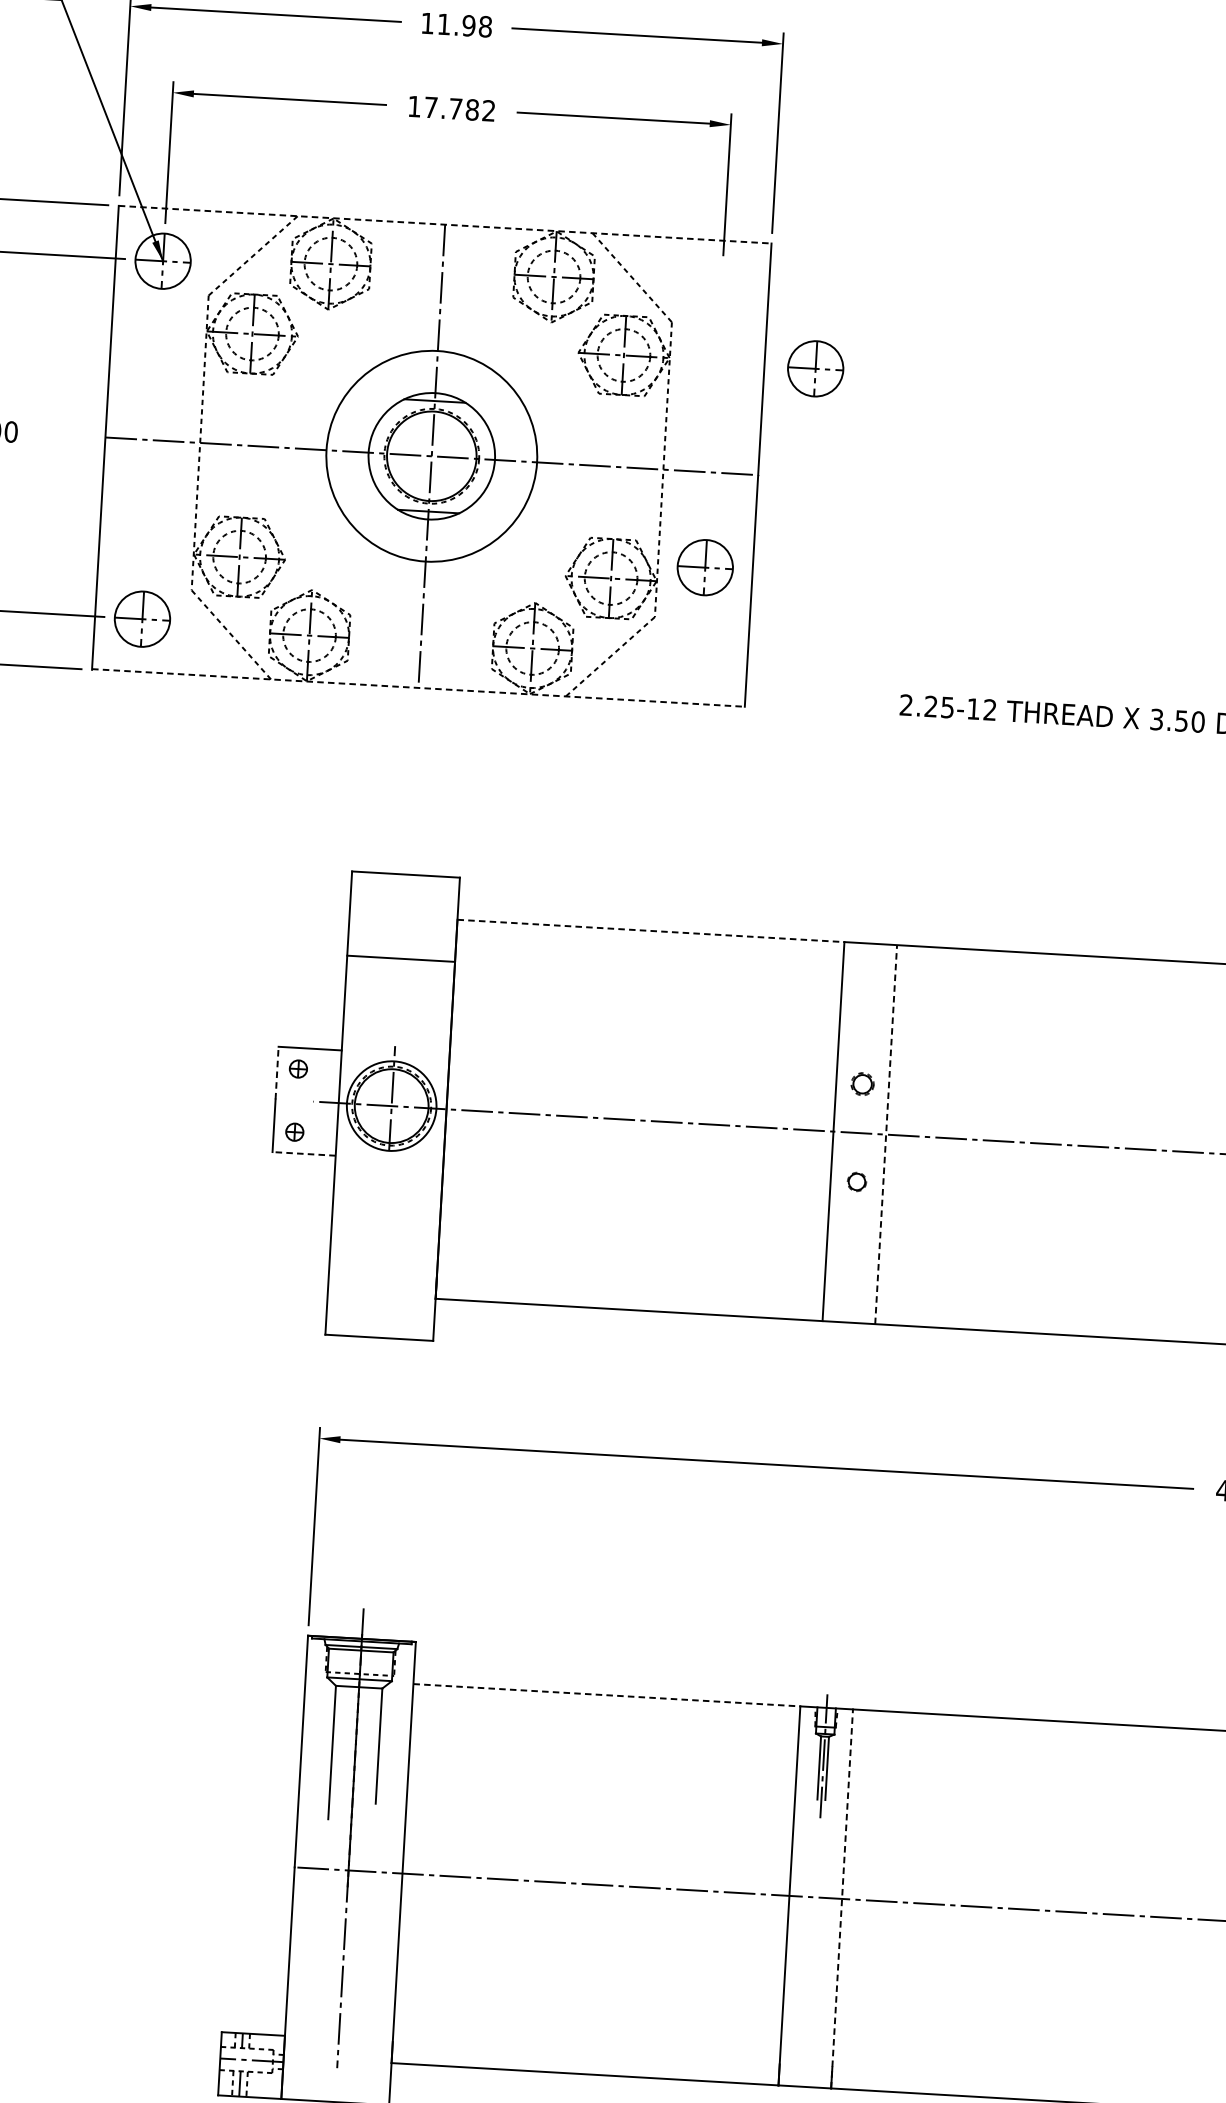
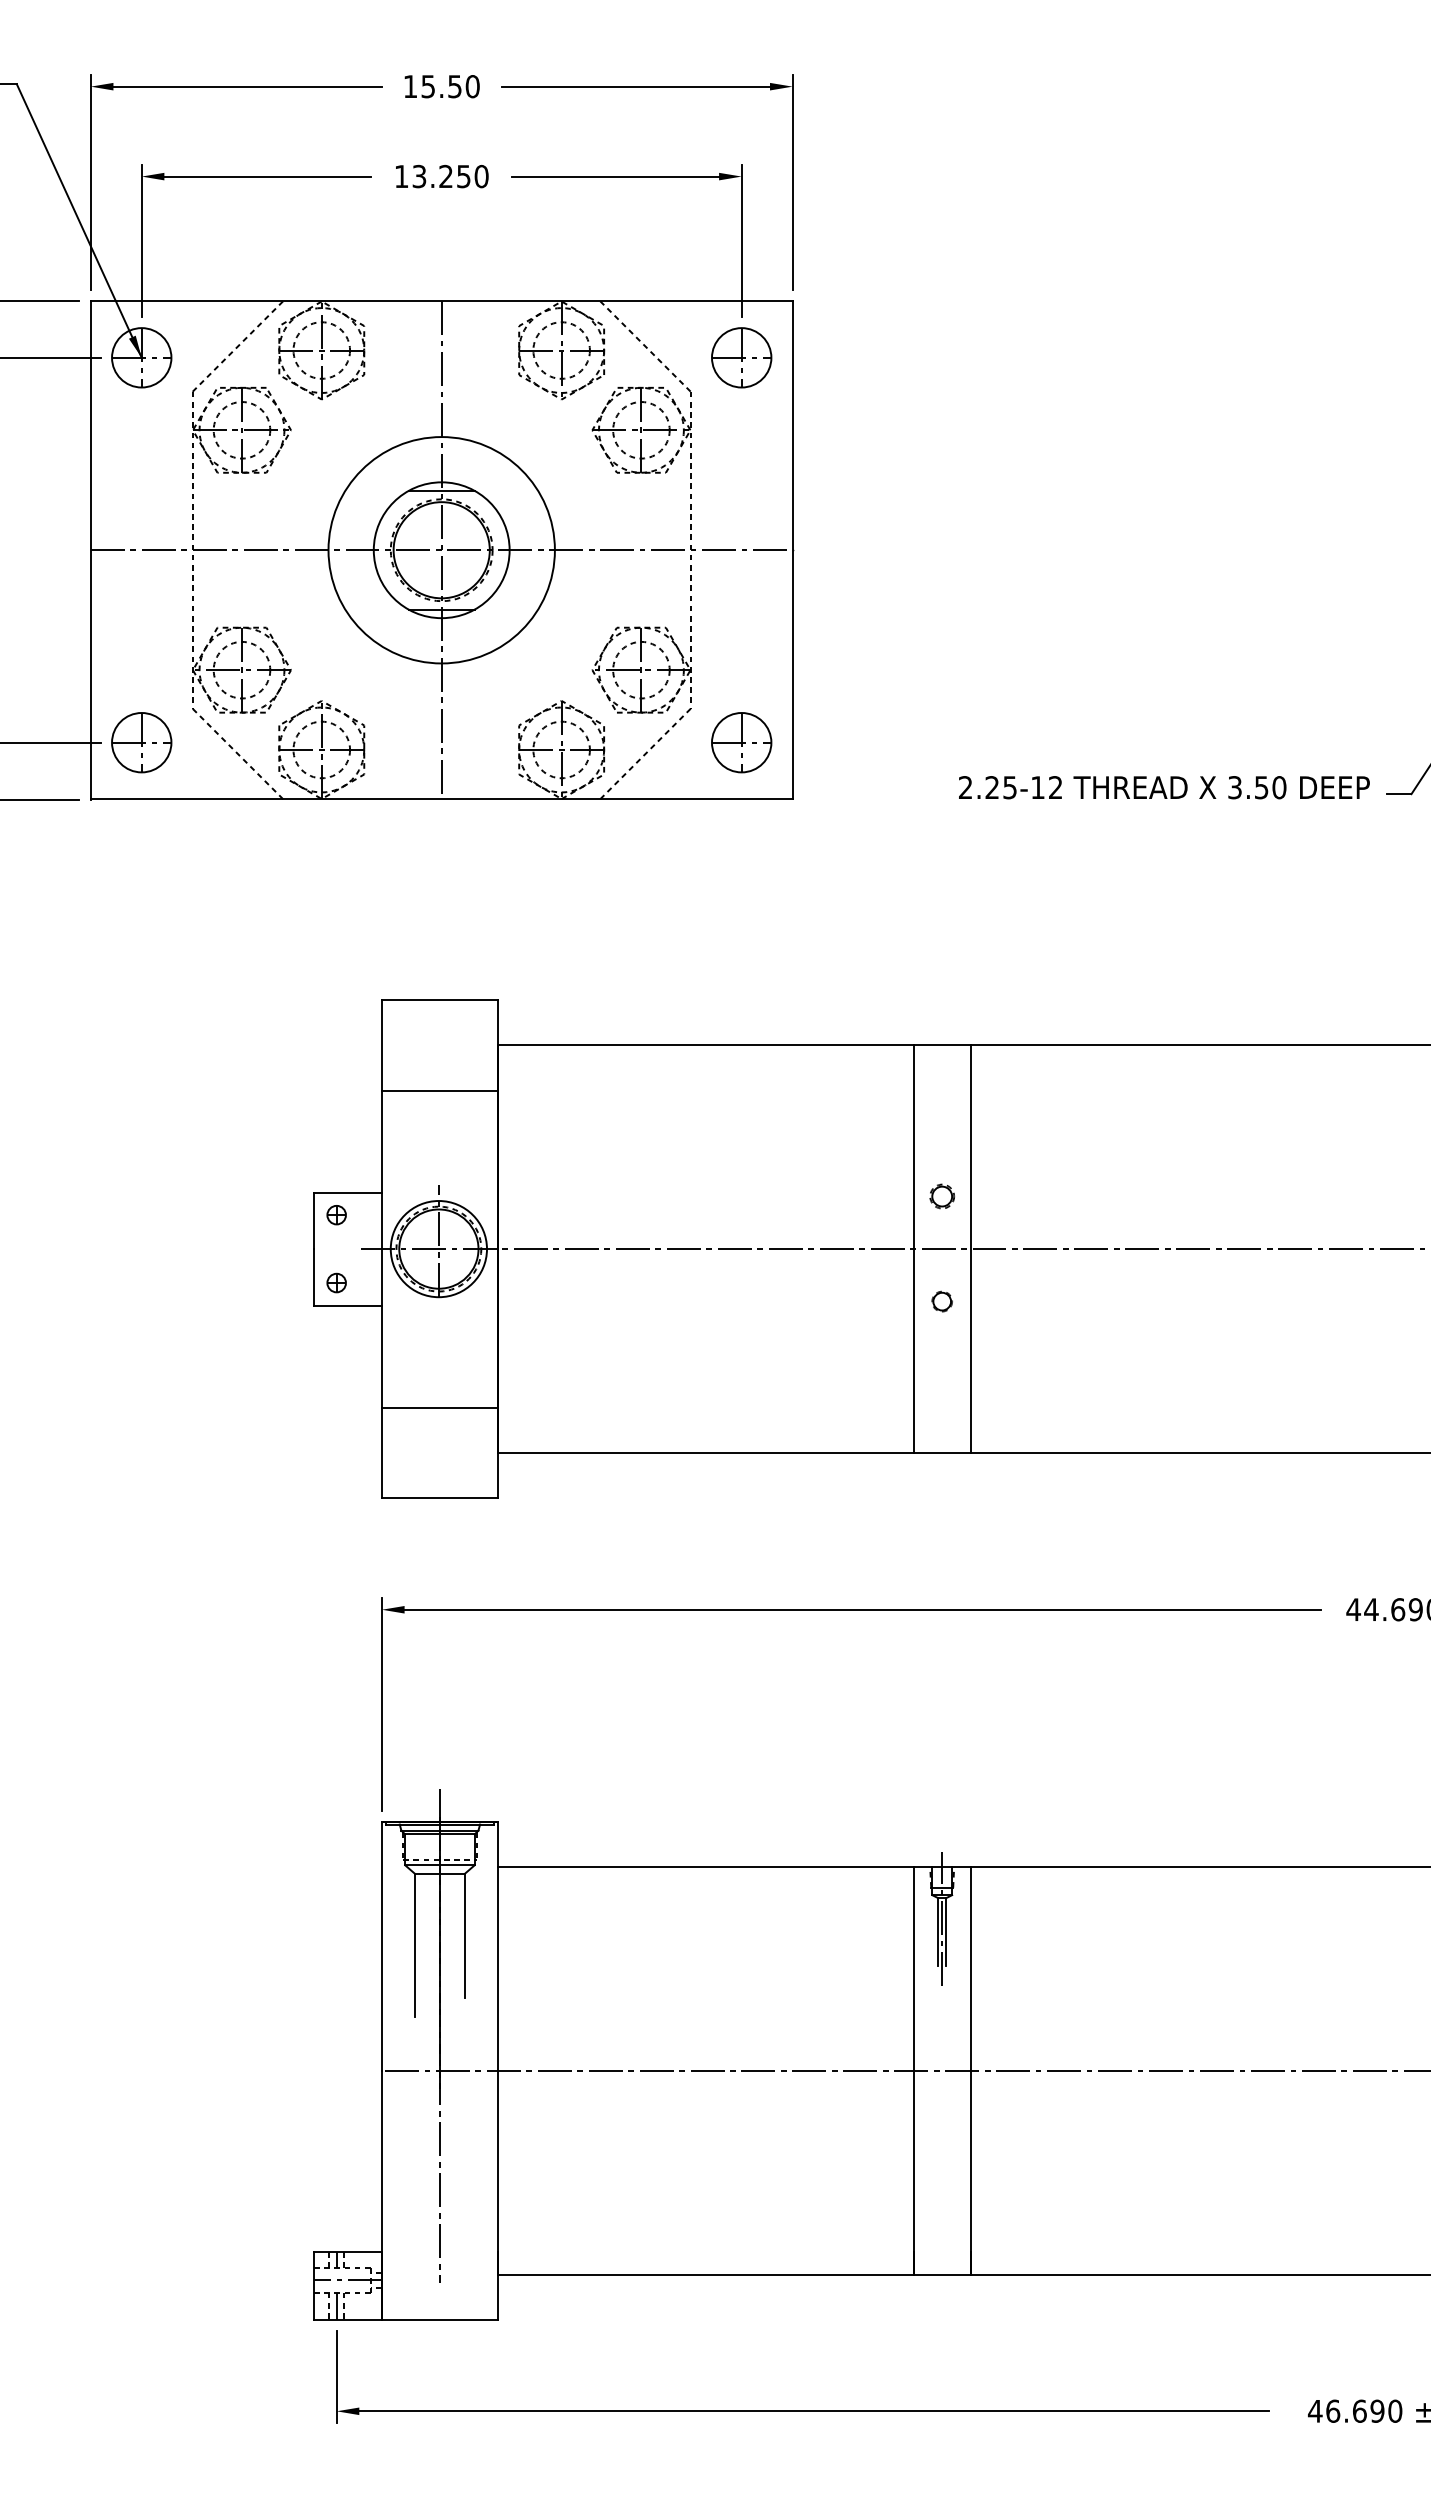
text: (464, 25) -> (450, 86), 11.98 -> 15.50
text: (460, 109) -> (450, 176), 17.782 -> 13.250
line: (444, 224) -> (441, 301), dashed -> solid
part: (815, 368) -> (741, 357), moved
part: (705, 567) -> (741, 742), moved
line: (418, 688) -> (441, 799), dashed -> solid
line: (651, 931) -> (706, 1045), dashed -> solid
line: (277, 1072) -> (314, 1220), dashed -> solid
line: (886, 1135) -> (970, 1249), dashed -> solid
line: (304, 1153) -> (348, 1305), dashed -> solid
line: (383, 1253) -> (439, 1407), added
line: (607, 1695) -> (706, 1867), dashed -> solid
line: (842, 1898) -> (970, 2070), dashed -> solid

